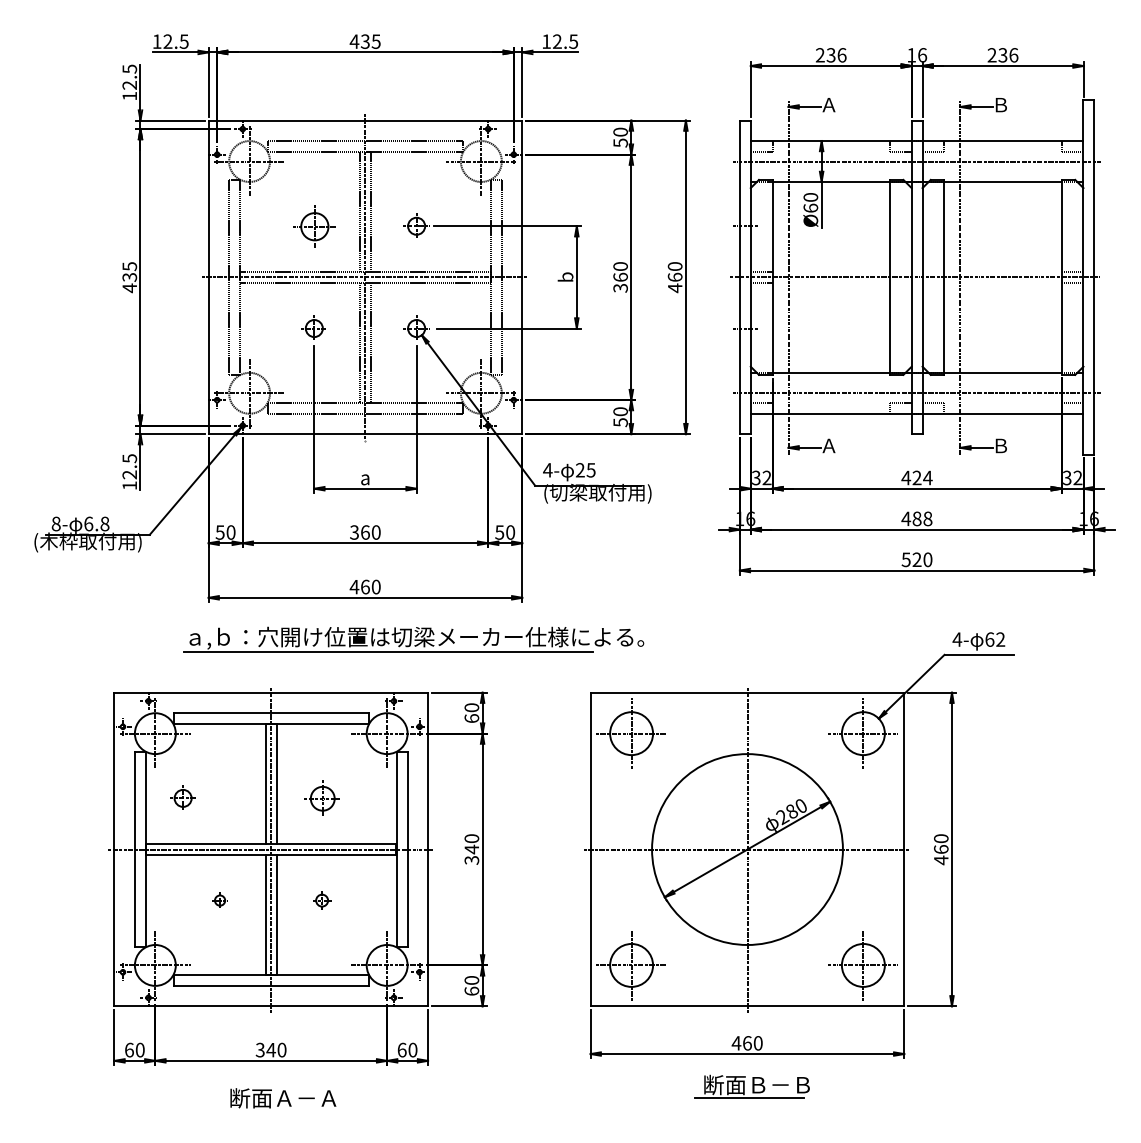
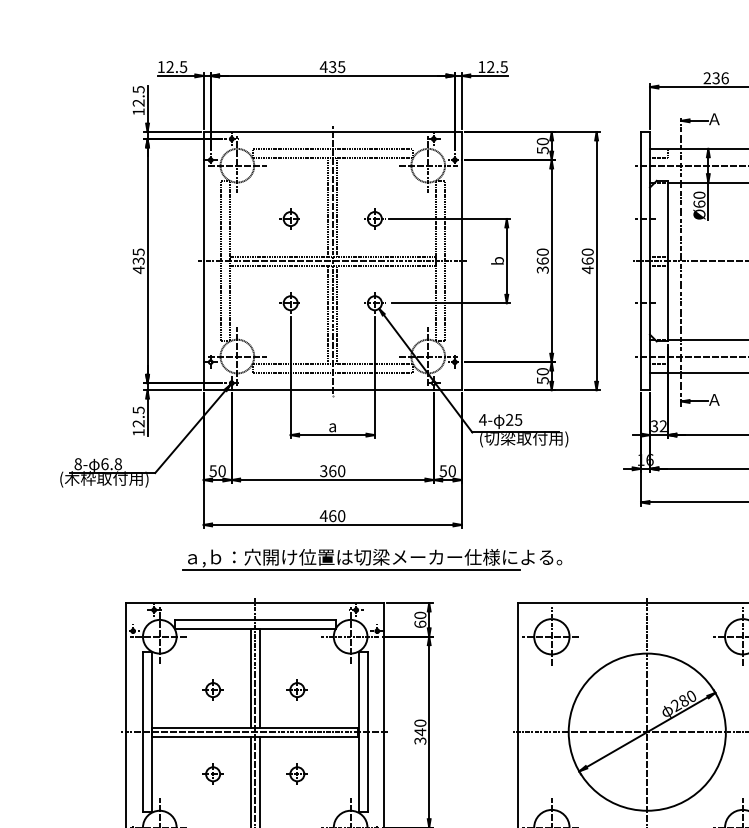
part: (313, 225) -> (289, 218), size x0.62
part: (182, 797) -> (212, 689), moved
part: (321, 797) -> (296, 689), size x0.71
part: (219, 900) -> (212, 774), size x1.67
part: (321, 900) -> (296, 774), size x1.43

